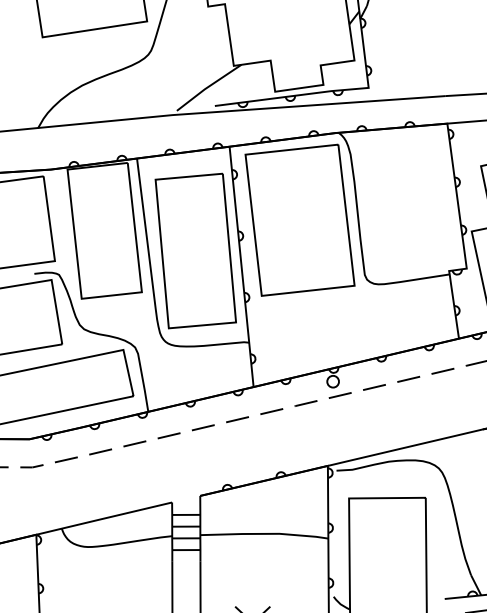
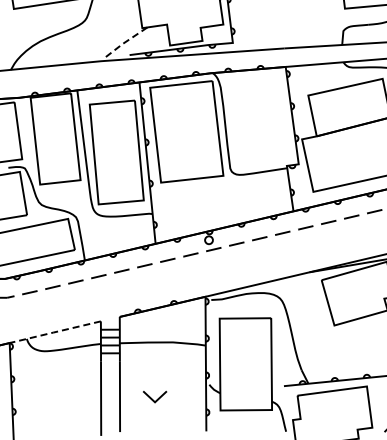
line: (207, 87) -> (124, 42), solid -> dashed
line: (101, 519) -> (53, 332), solid -> dashed

